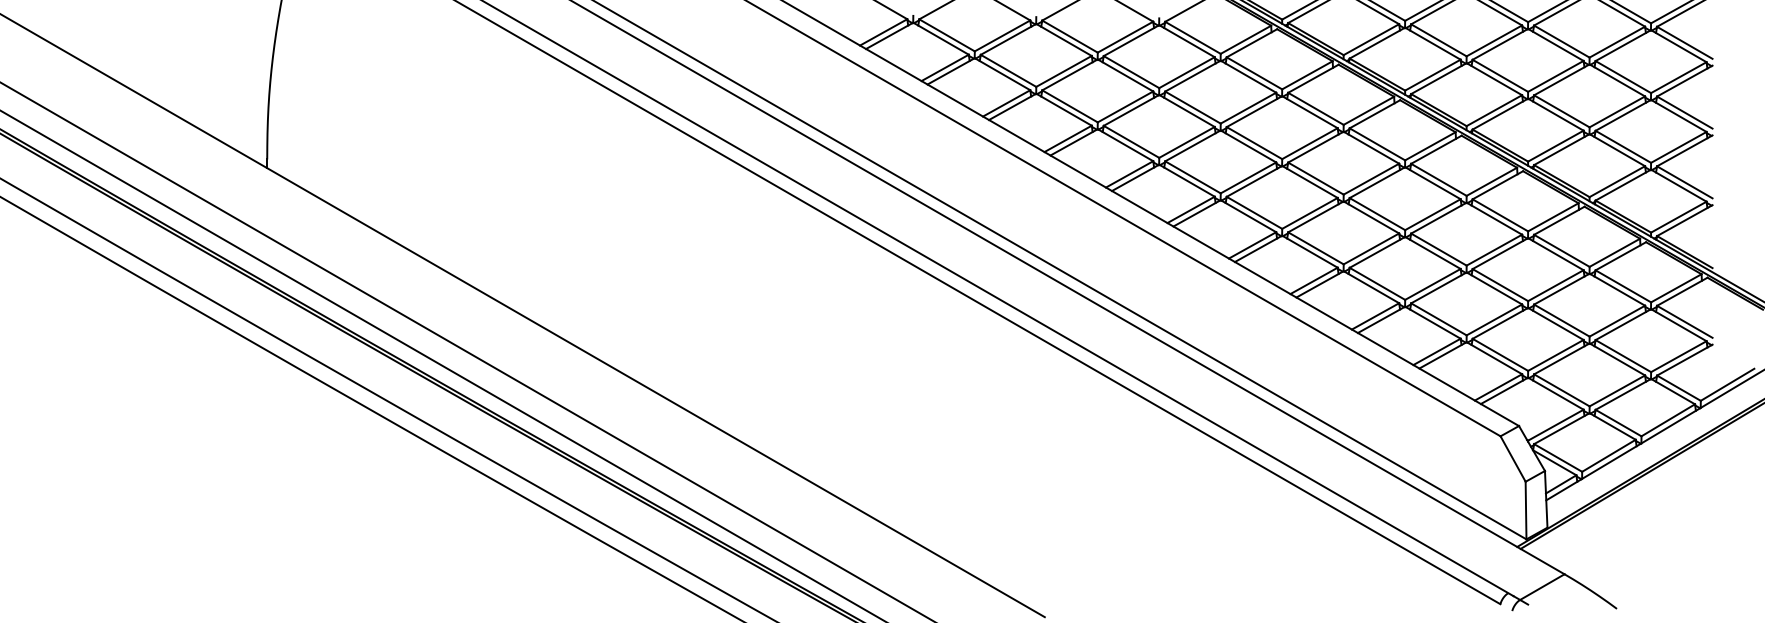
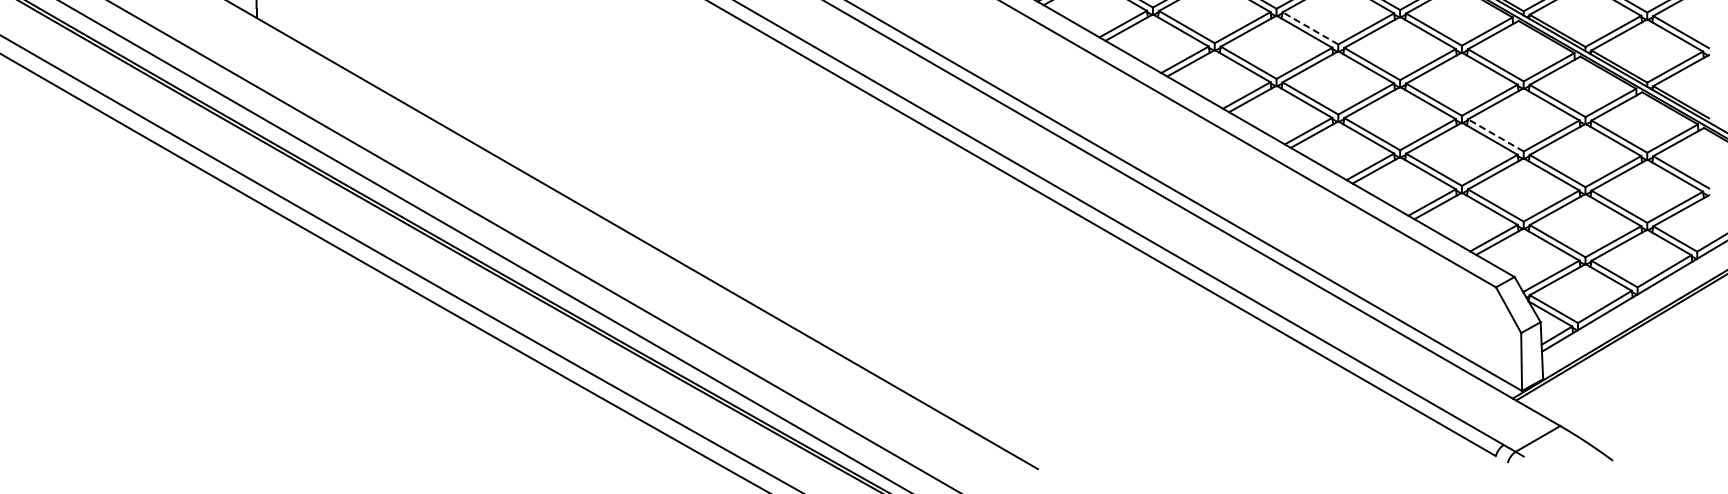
line: (1315, 178) -> (1310, 28), solid -> dashed
line: (1499, 284) -> (1494, 134), solid -> dashed

